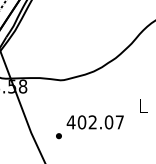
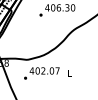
text: (89, 127) -> (41, 73), moved

